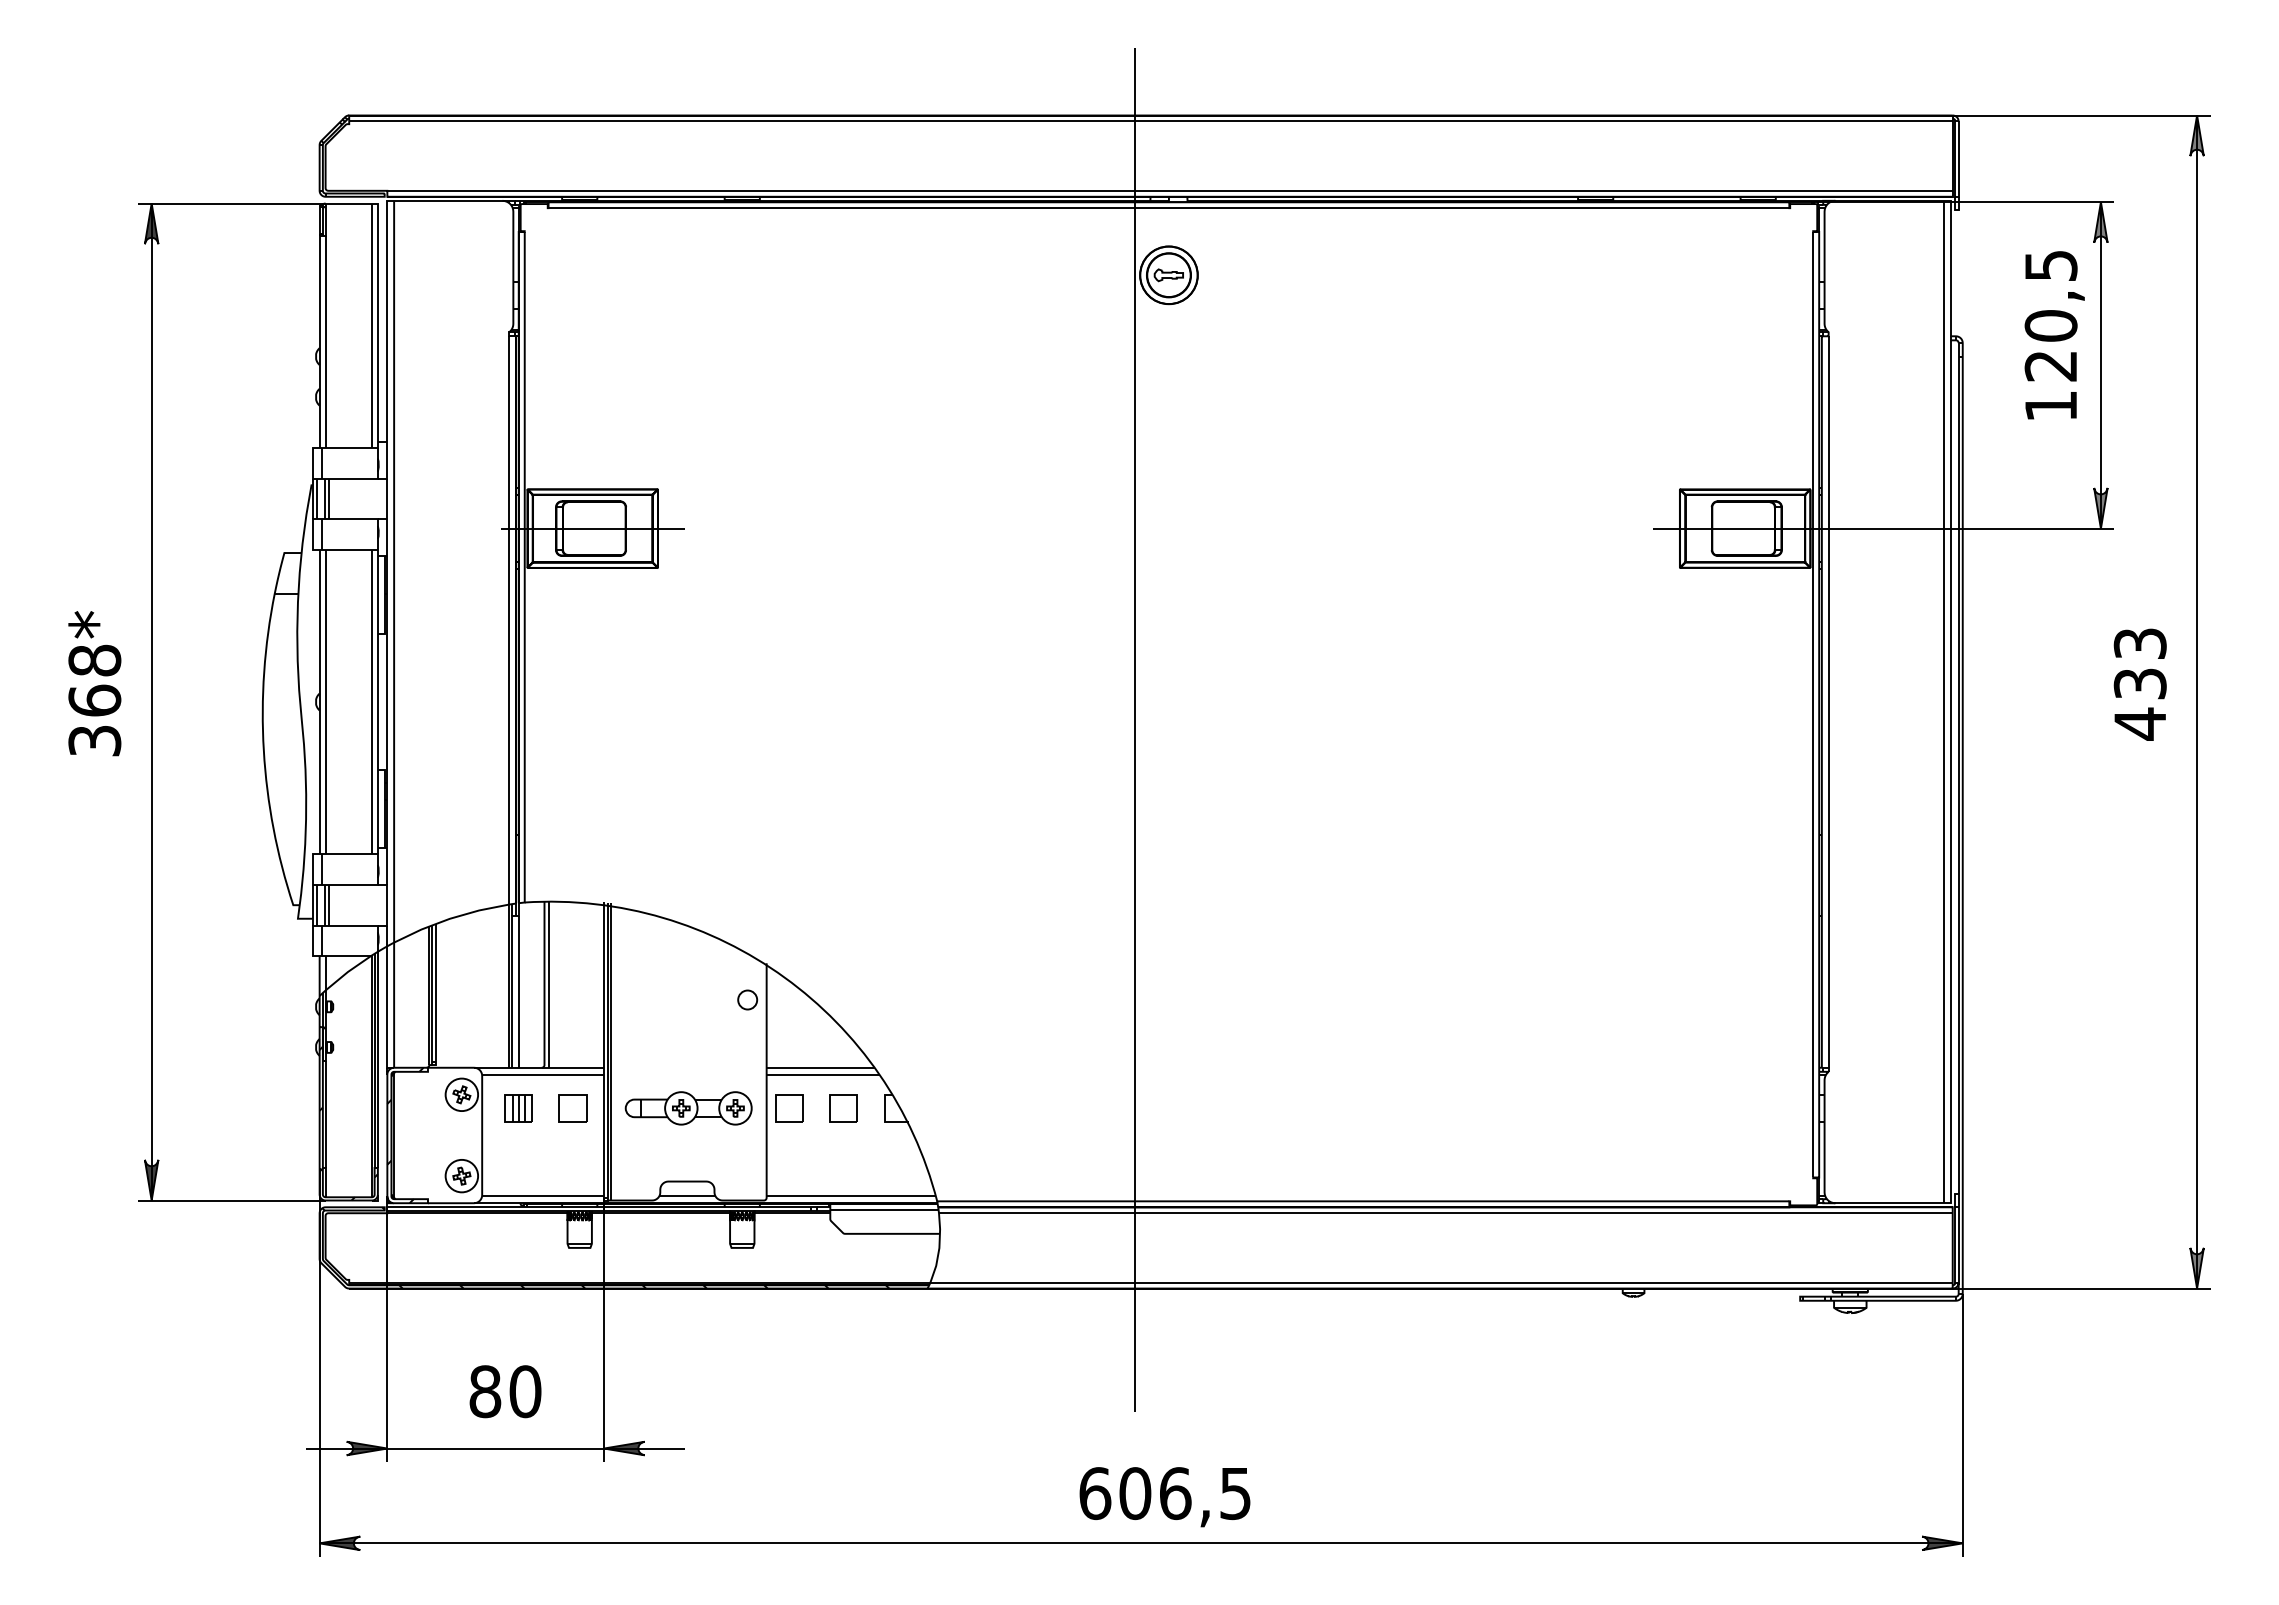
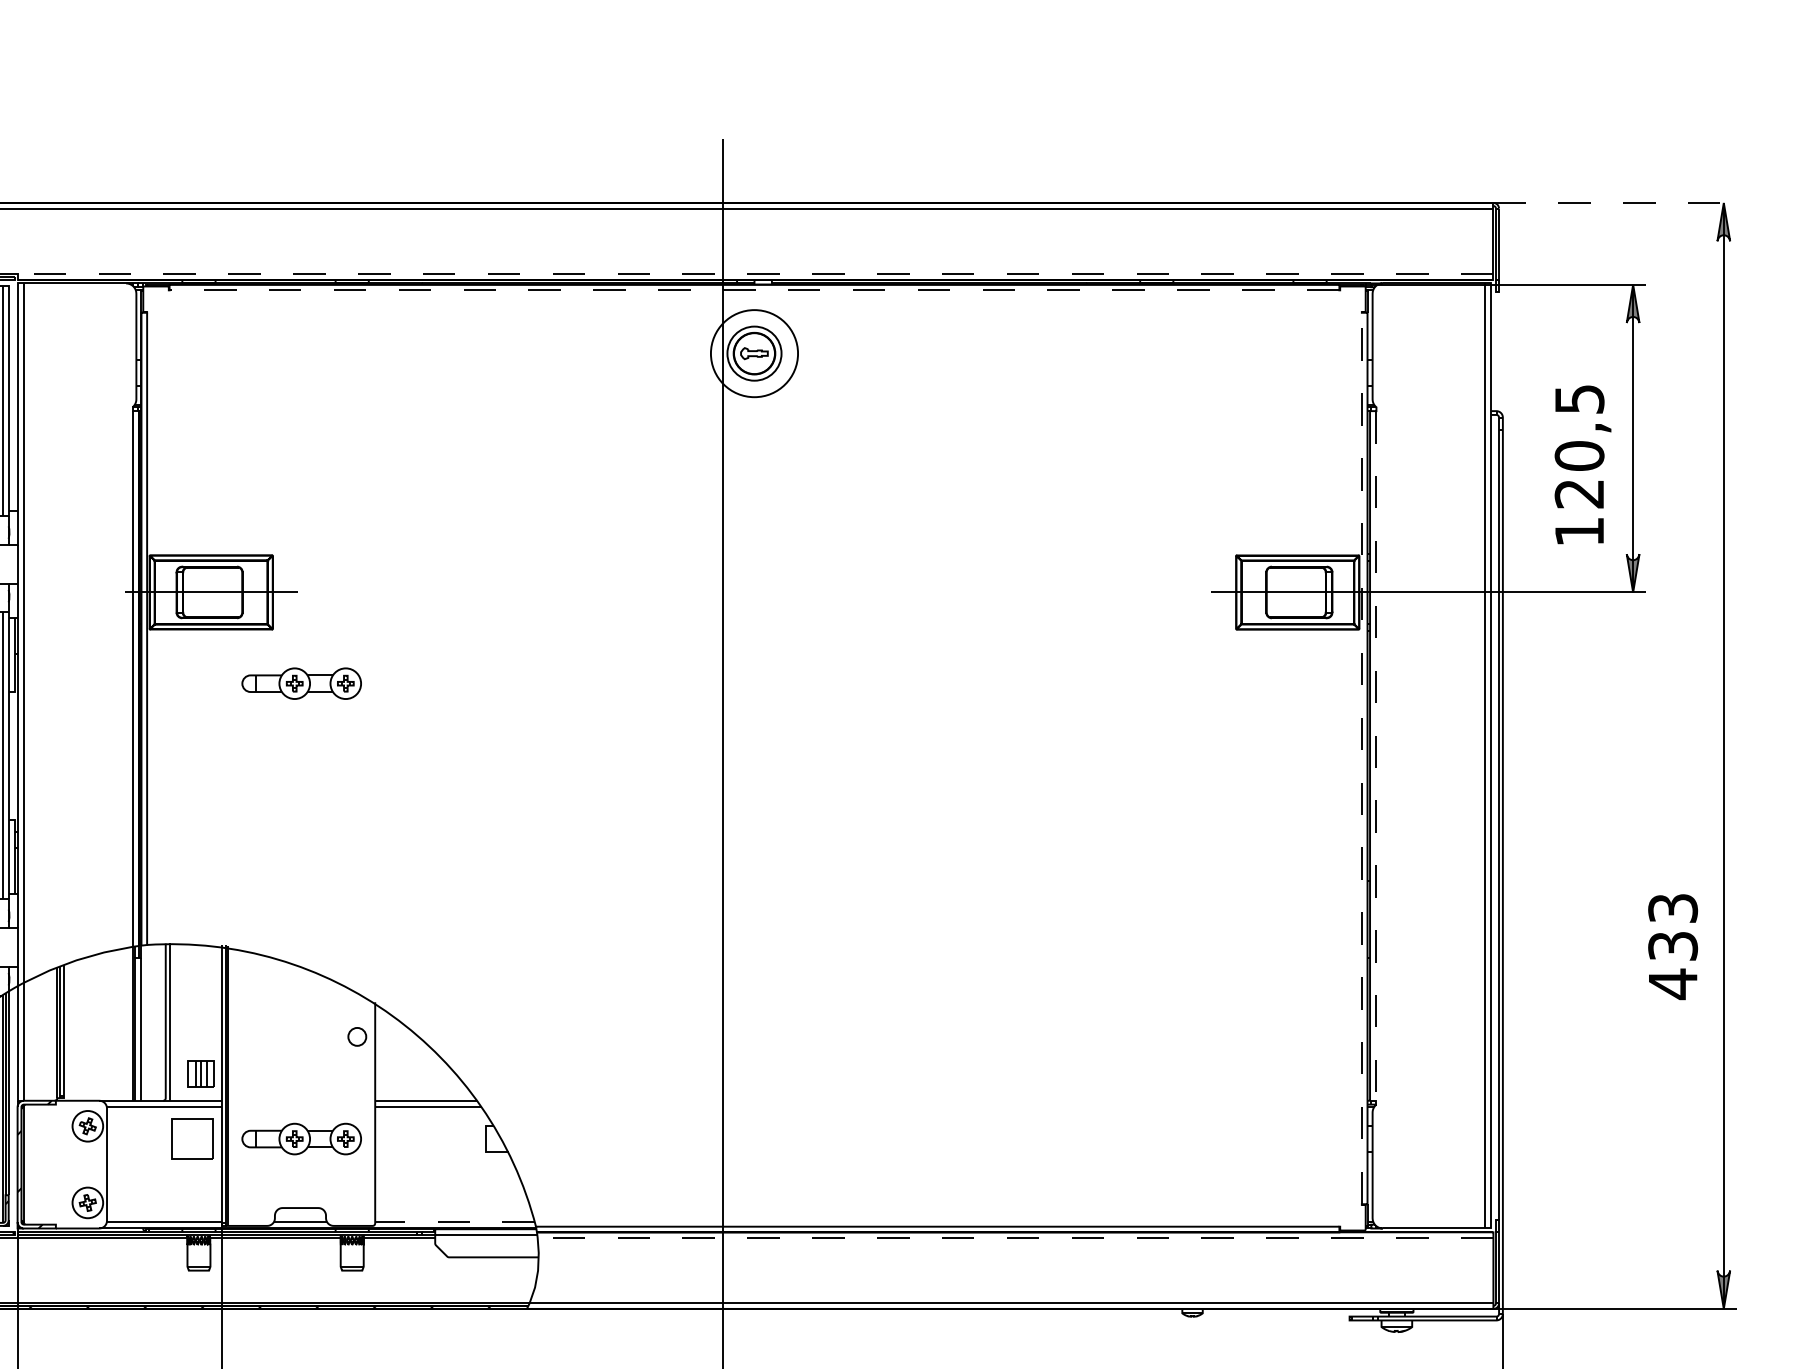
line: (2081, 115) -> (1614, 202), solid -> dashed
line: (1170, 190) -> (755, 273), solid -> dashed
line: (1168, 208) -> (754, 290), solid -> dashed
circle: (1168, 275) -> (754, 353), size x1.6
text: (2054, 335) -> (1582, 465), moved
part: (688, 625) -> (301, 683), added
text: (2139, 684) -> (1672, 946), moved
line: (1828, 702) -> (1376, 756), solid -> dashed
line: (1813, 704) -> (1362, 758), solid -> dashed
part: (518, 1108) -> (200, 1074), moved
part: (572, 1108) -> (192, 1139), size x1.6
part: (789, 1108) -> (396, 1139), removed
part: (843, 1108) -> (447, 1139), removed
line: (851, 1196) -> (455, 1222), solid -> dashed
line: (1445, 1213) -> (1015, 1238), solid -> dashed

